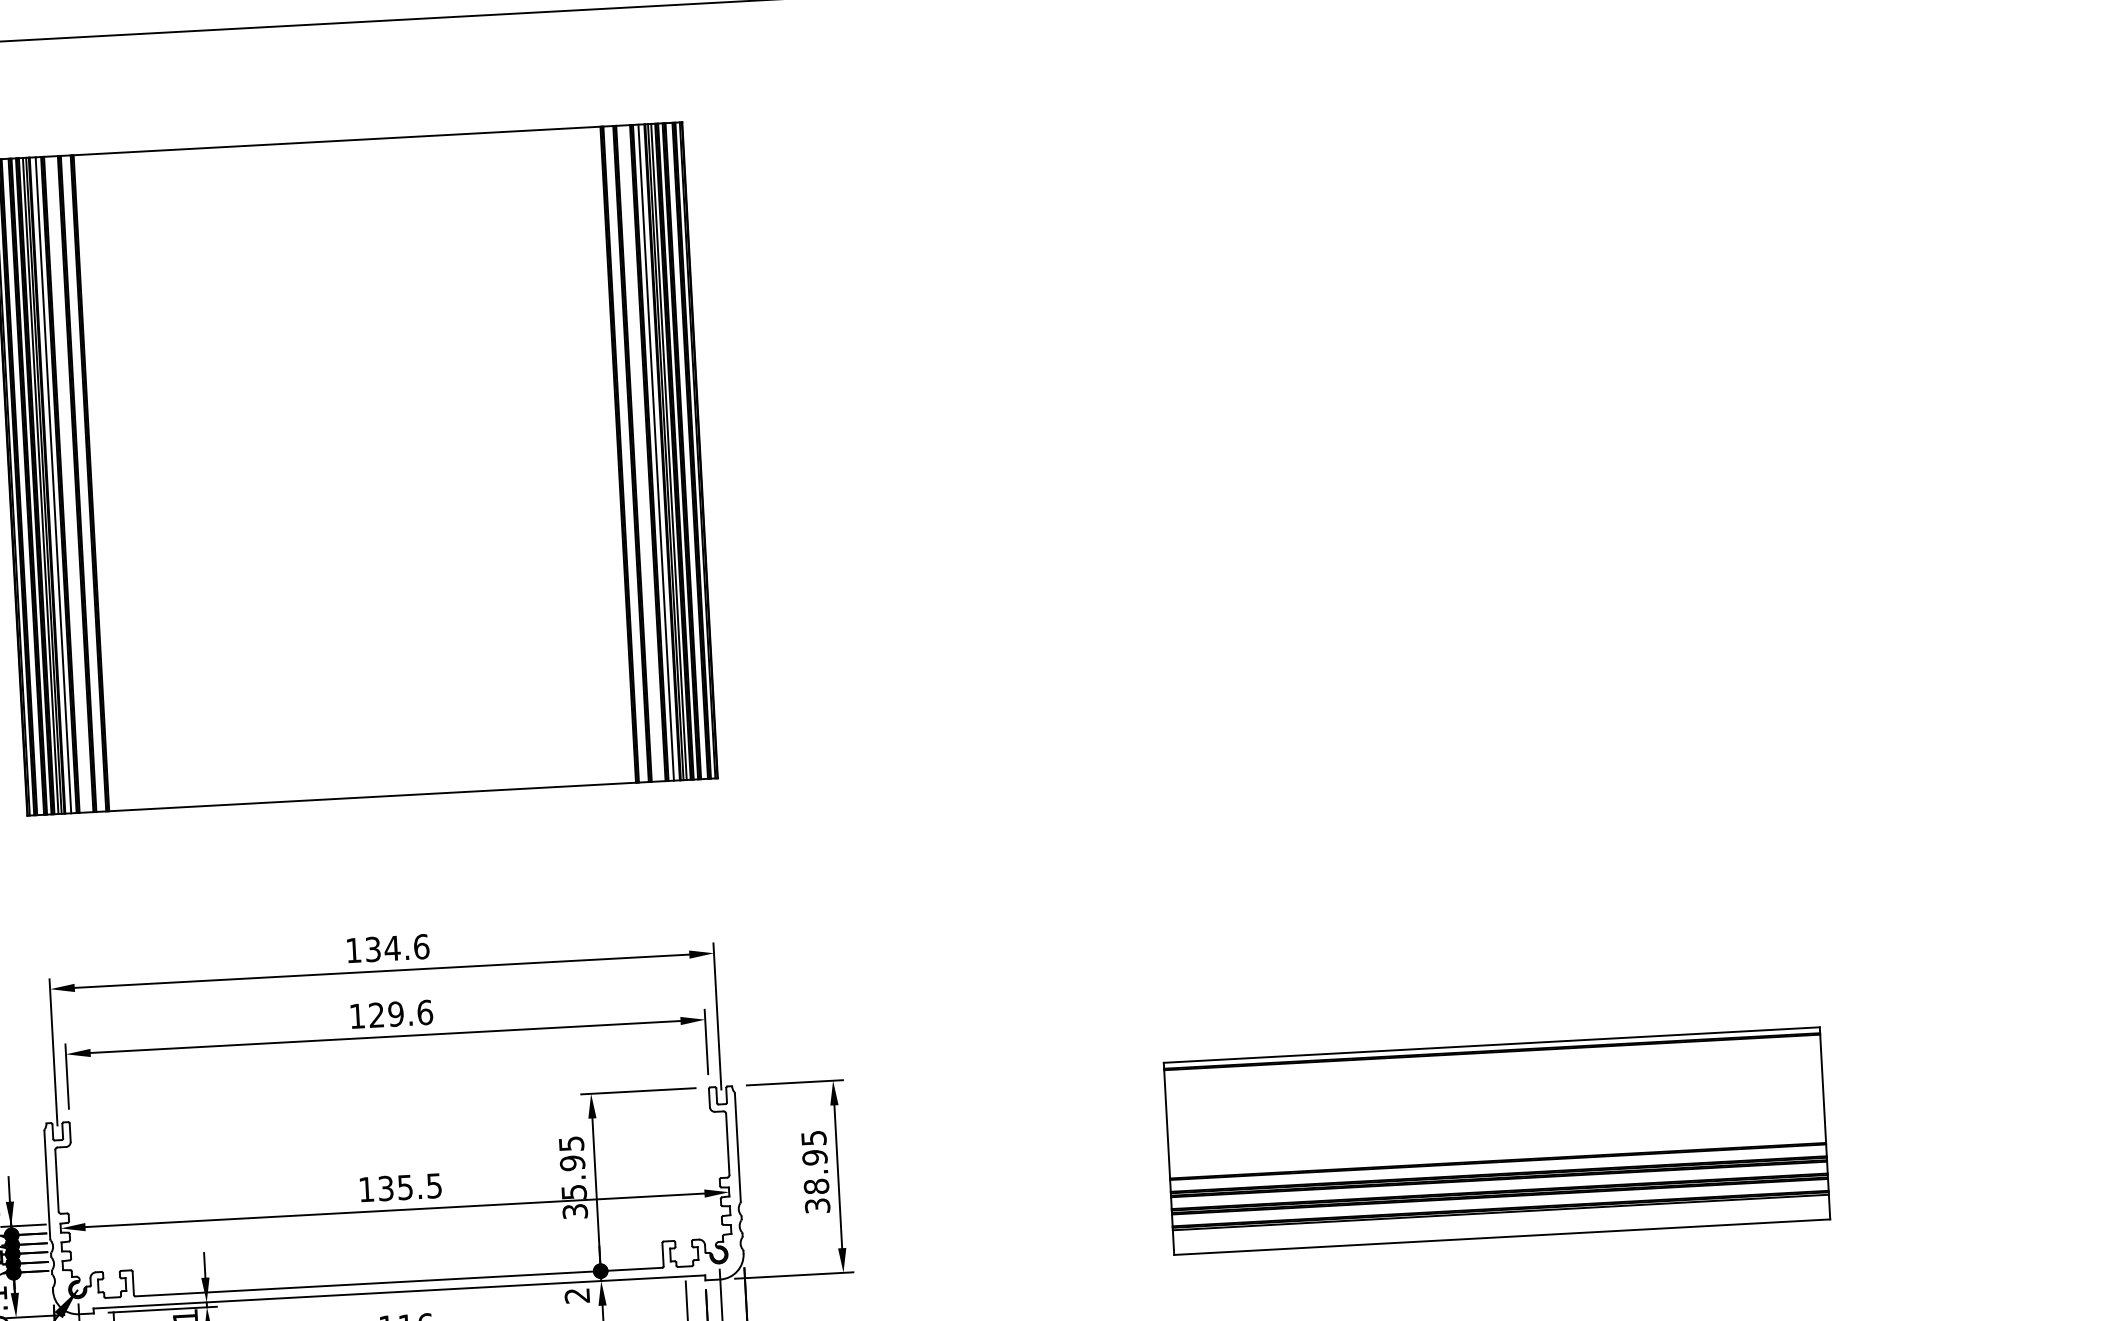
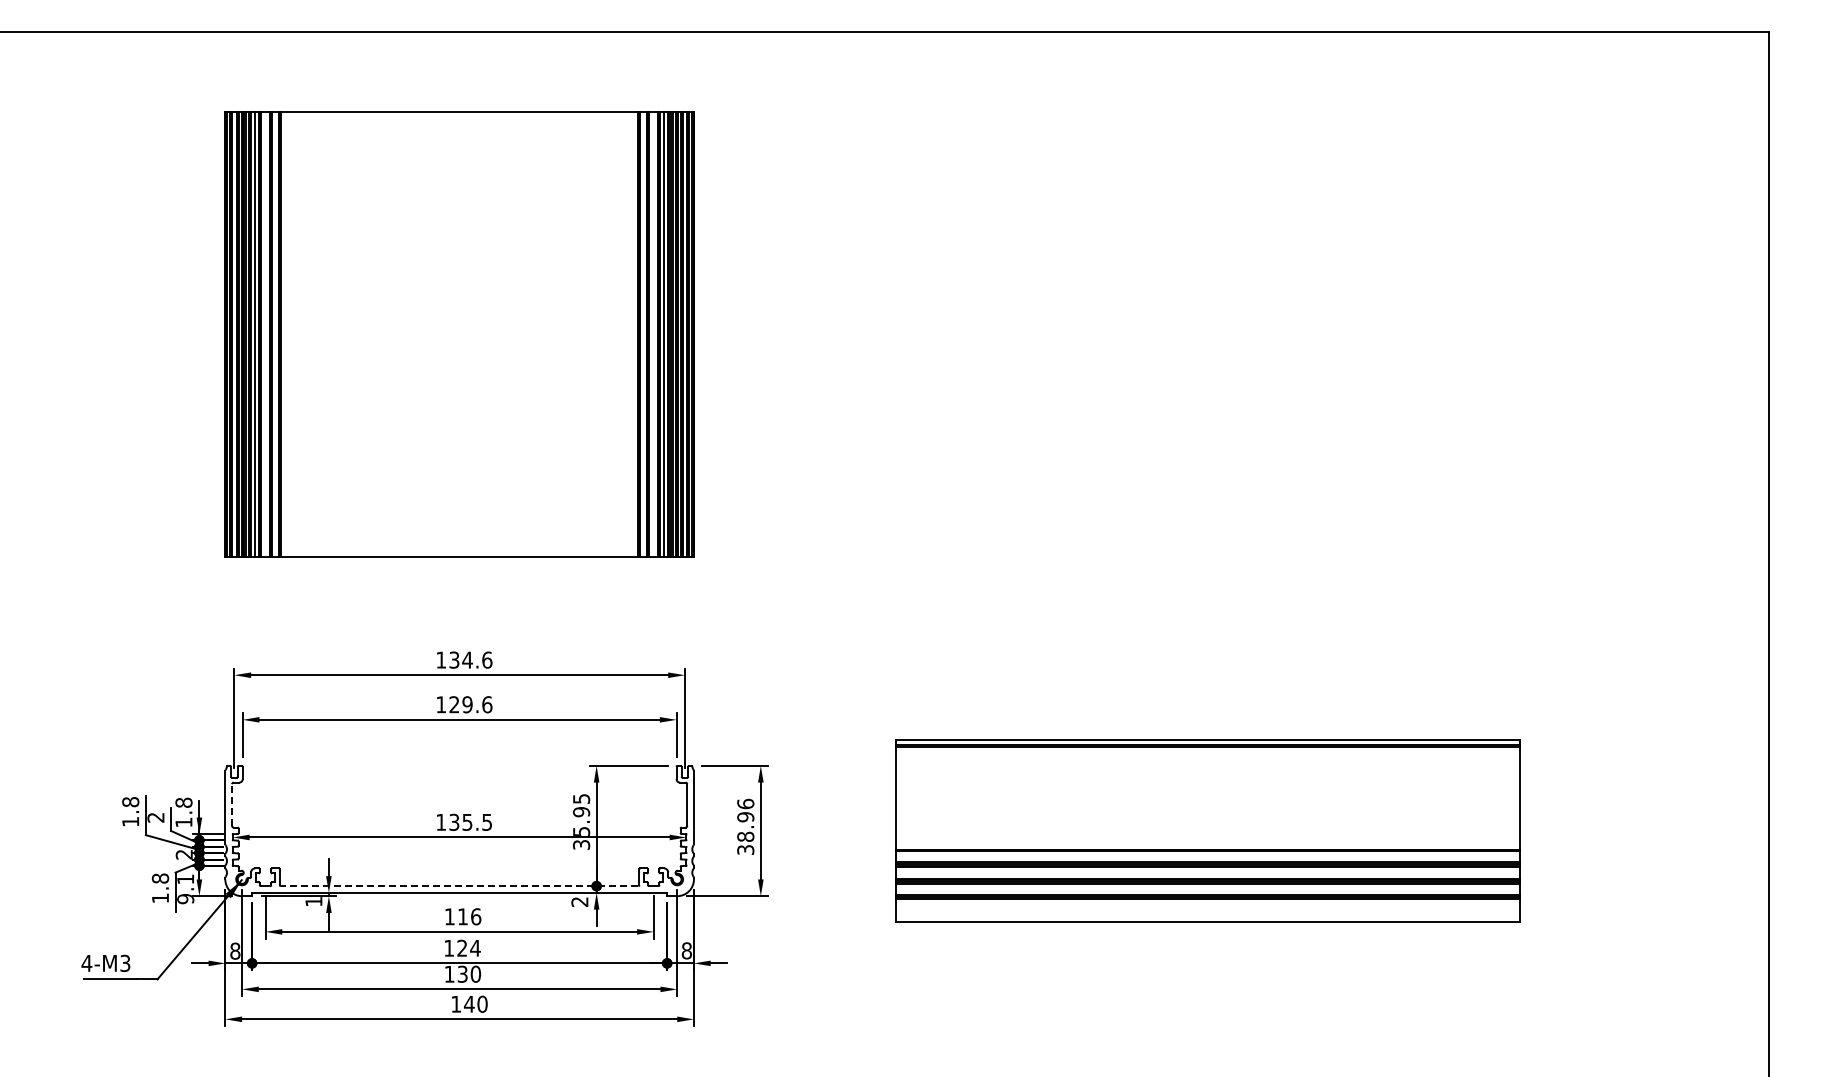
text: (813, 1137) -> (745, 803), 38.95 -> 38.96
part: (1496, 1140) -> (1207, 830), size x1.4
line: (57, 1181) -> (232, 805), solid -> dashed
line: (398, 1282) -> (459, 886), solid -> dashed

